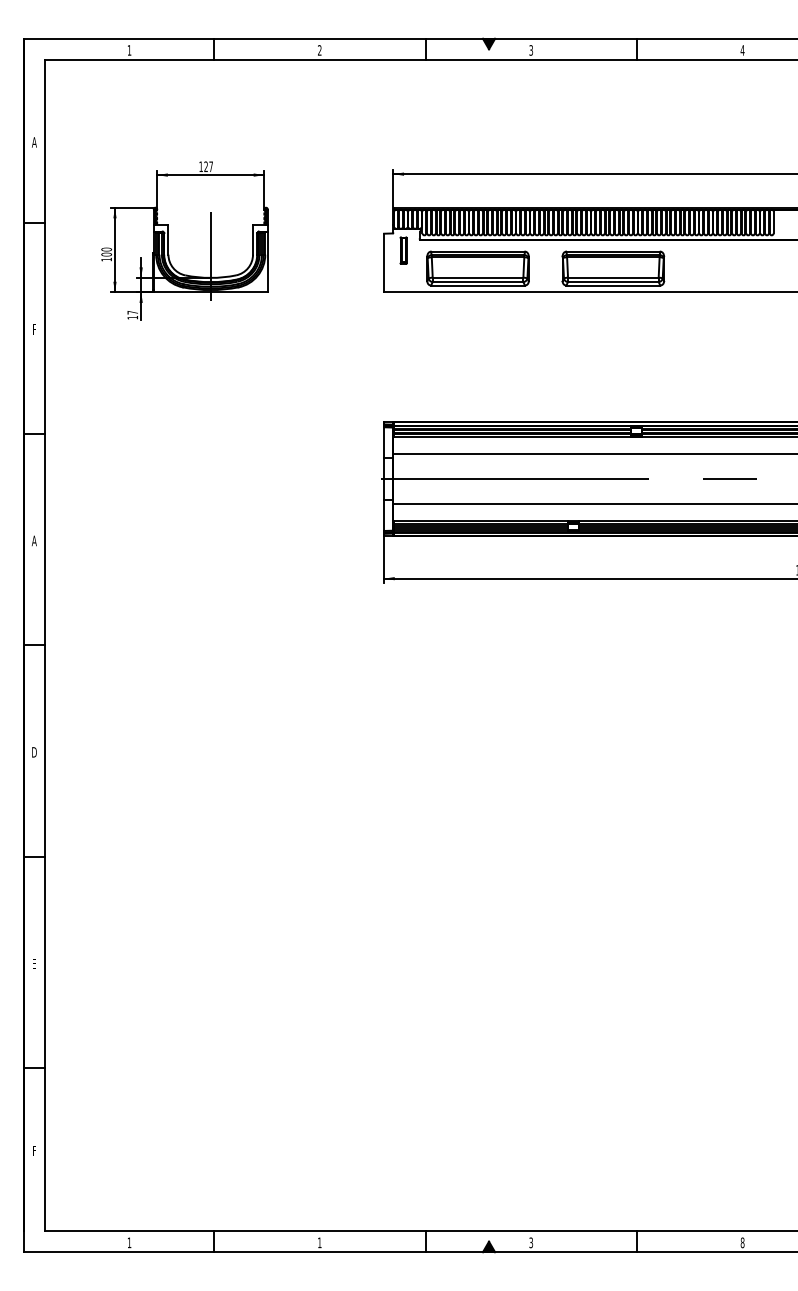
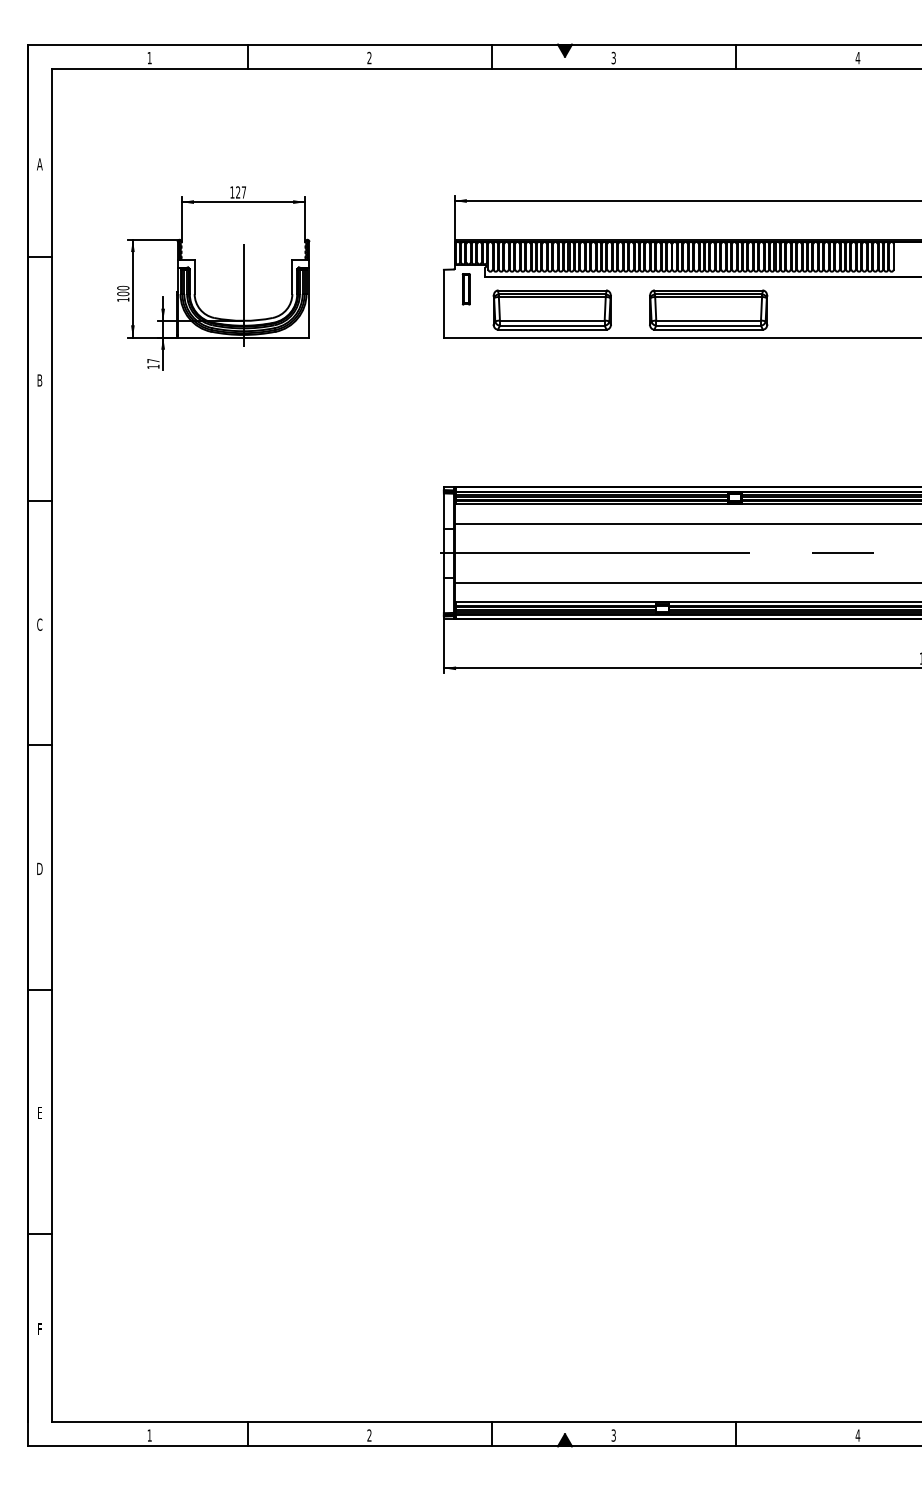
text: (34, 329) -> (39, 380), F -> B
text: (33, 540) -> (38, 624), A -> C
text: (319, 1242) -> (369, 1435), 1 -> 2
text: (742, 1242) -> (857, 1435), 8 -> 4

